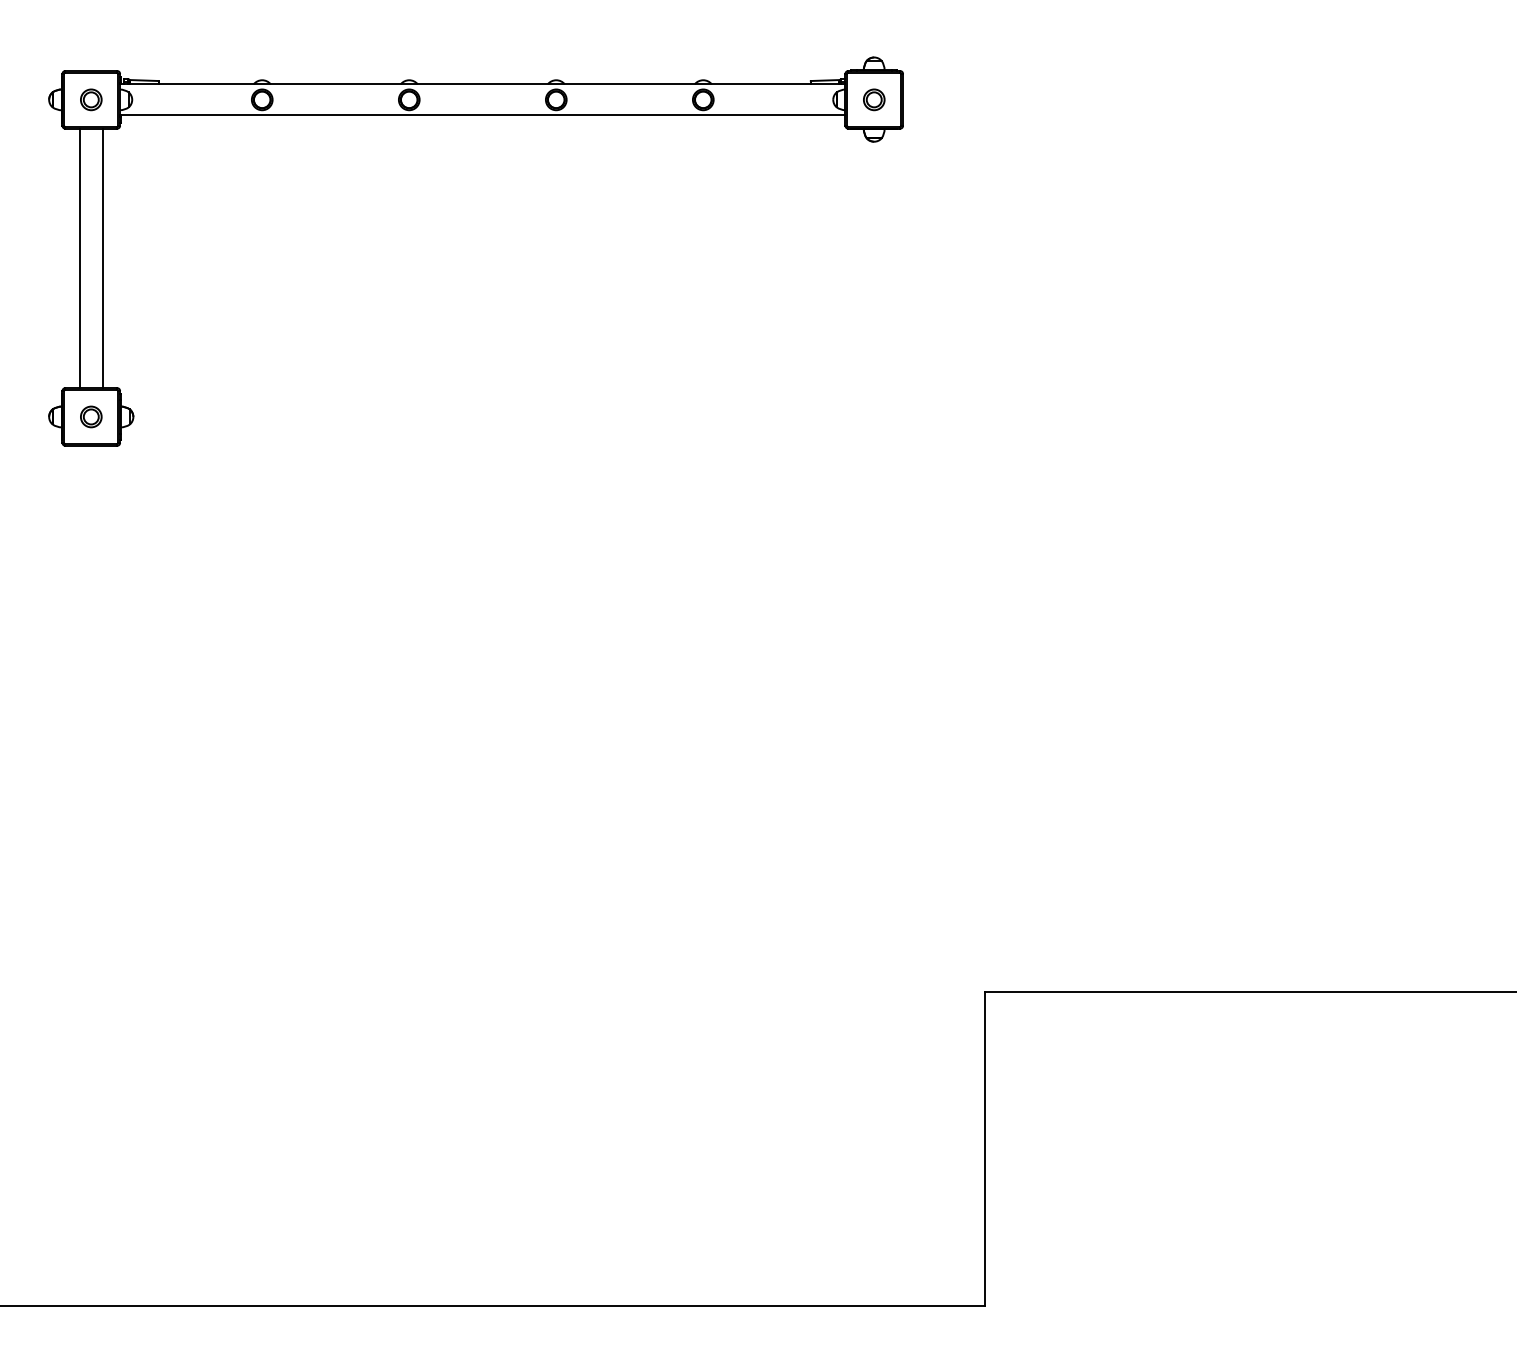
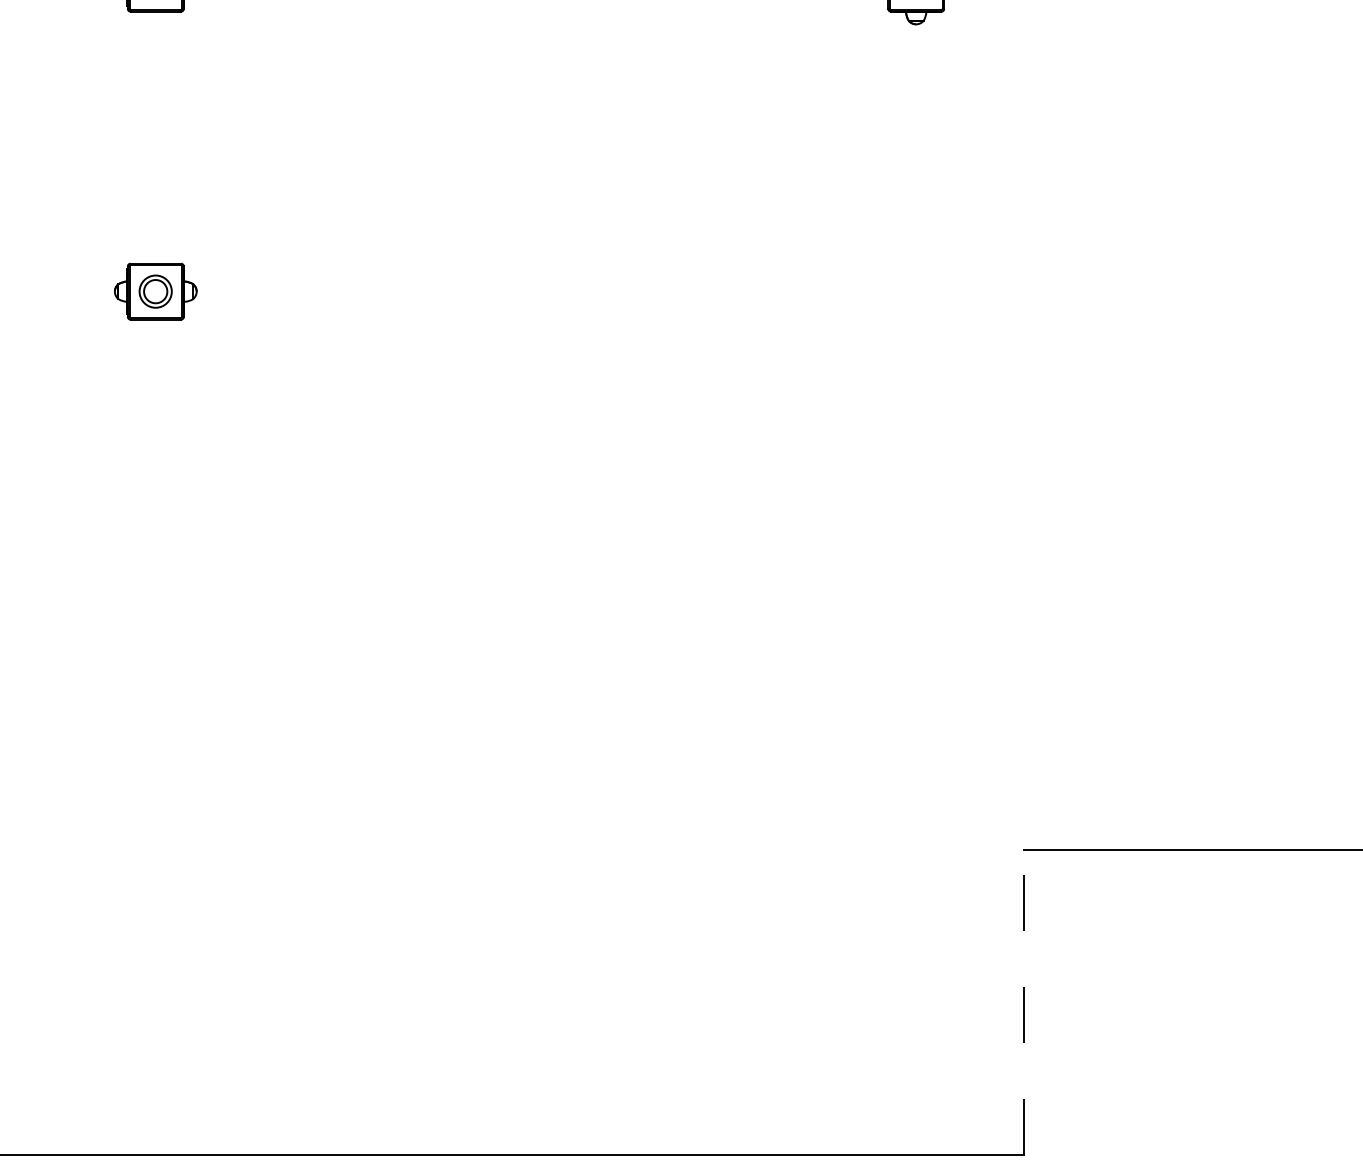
line: (79, 258) -> (144, 137), removed
line: (102, 258) -> (166, 137), removed
part: (91, 416) -> (156, 291), size x1.6
line: (984, 1148) -> (1023, 1002), solid -> dashed

